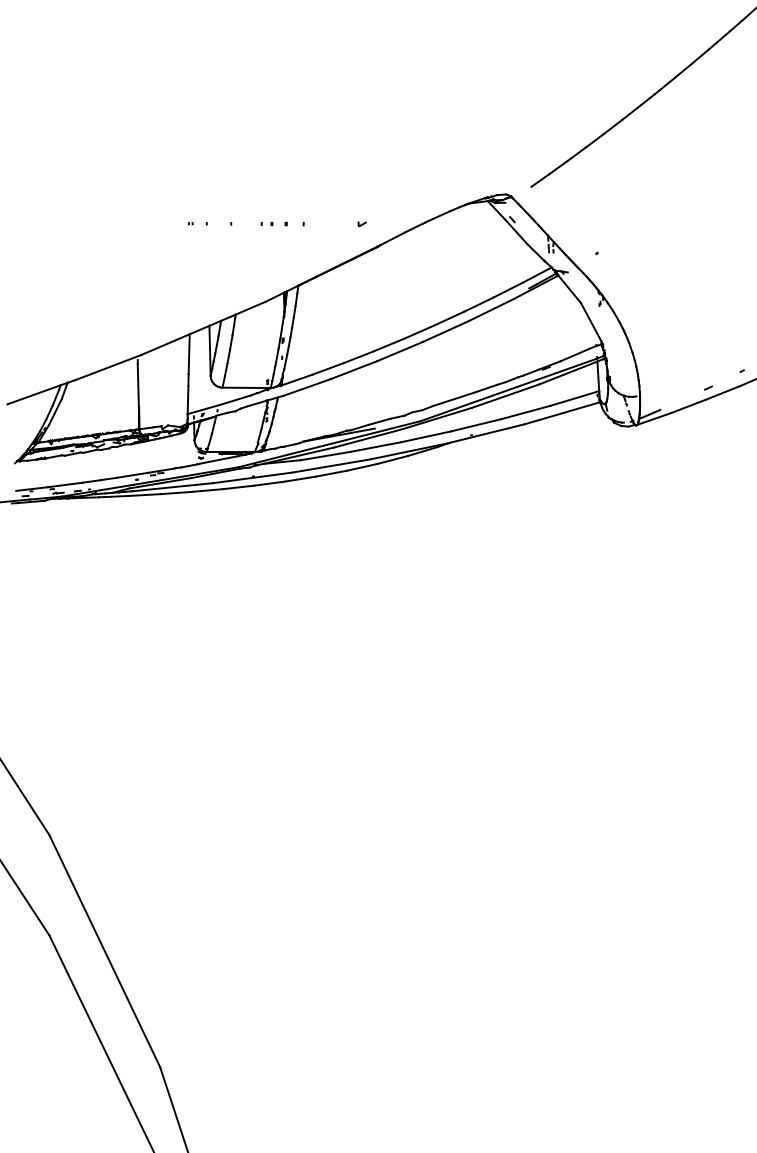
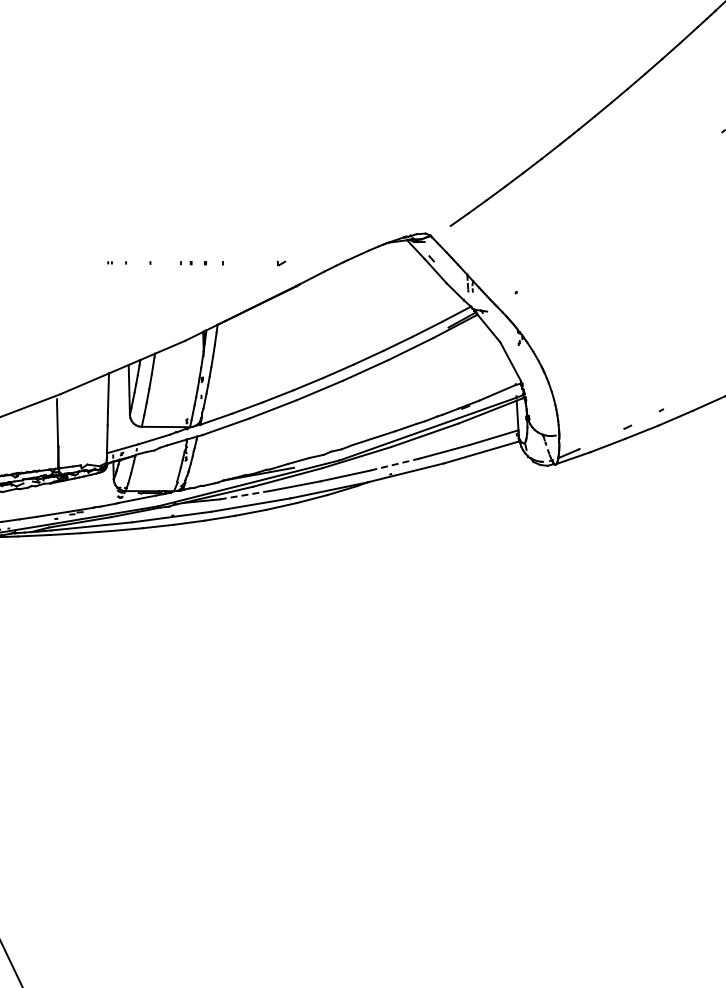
line: (475, 425) -> (394, 464), solid -> dashed
line: (325, 456) -> (244, 495), solid -> dashed

